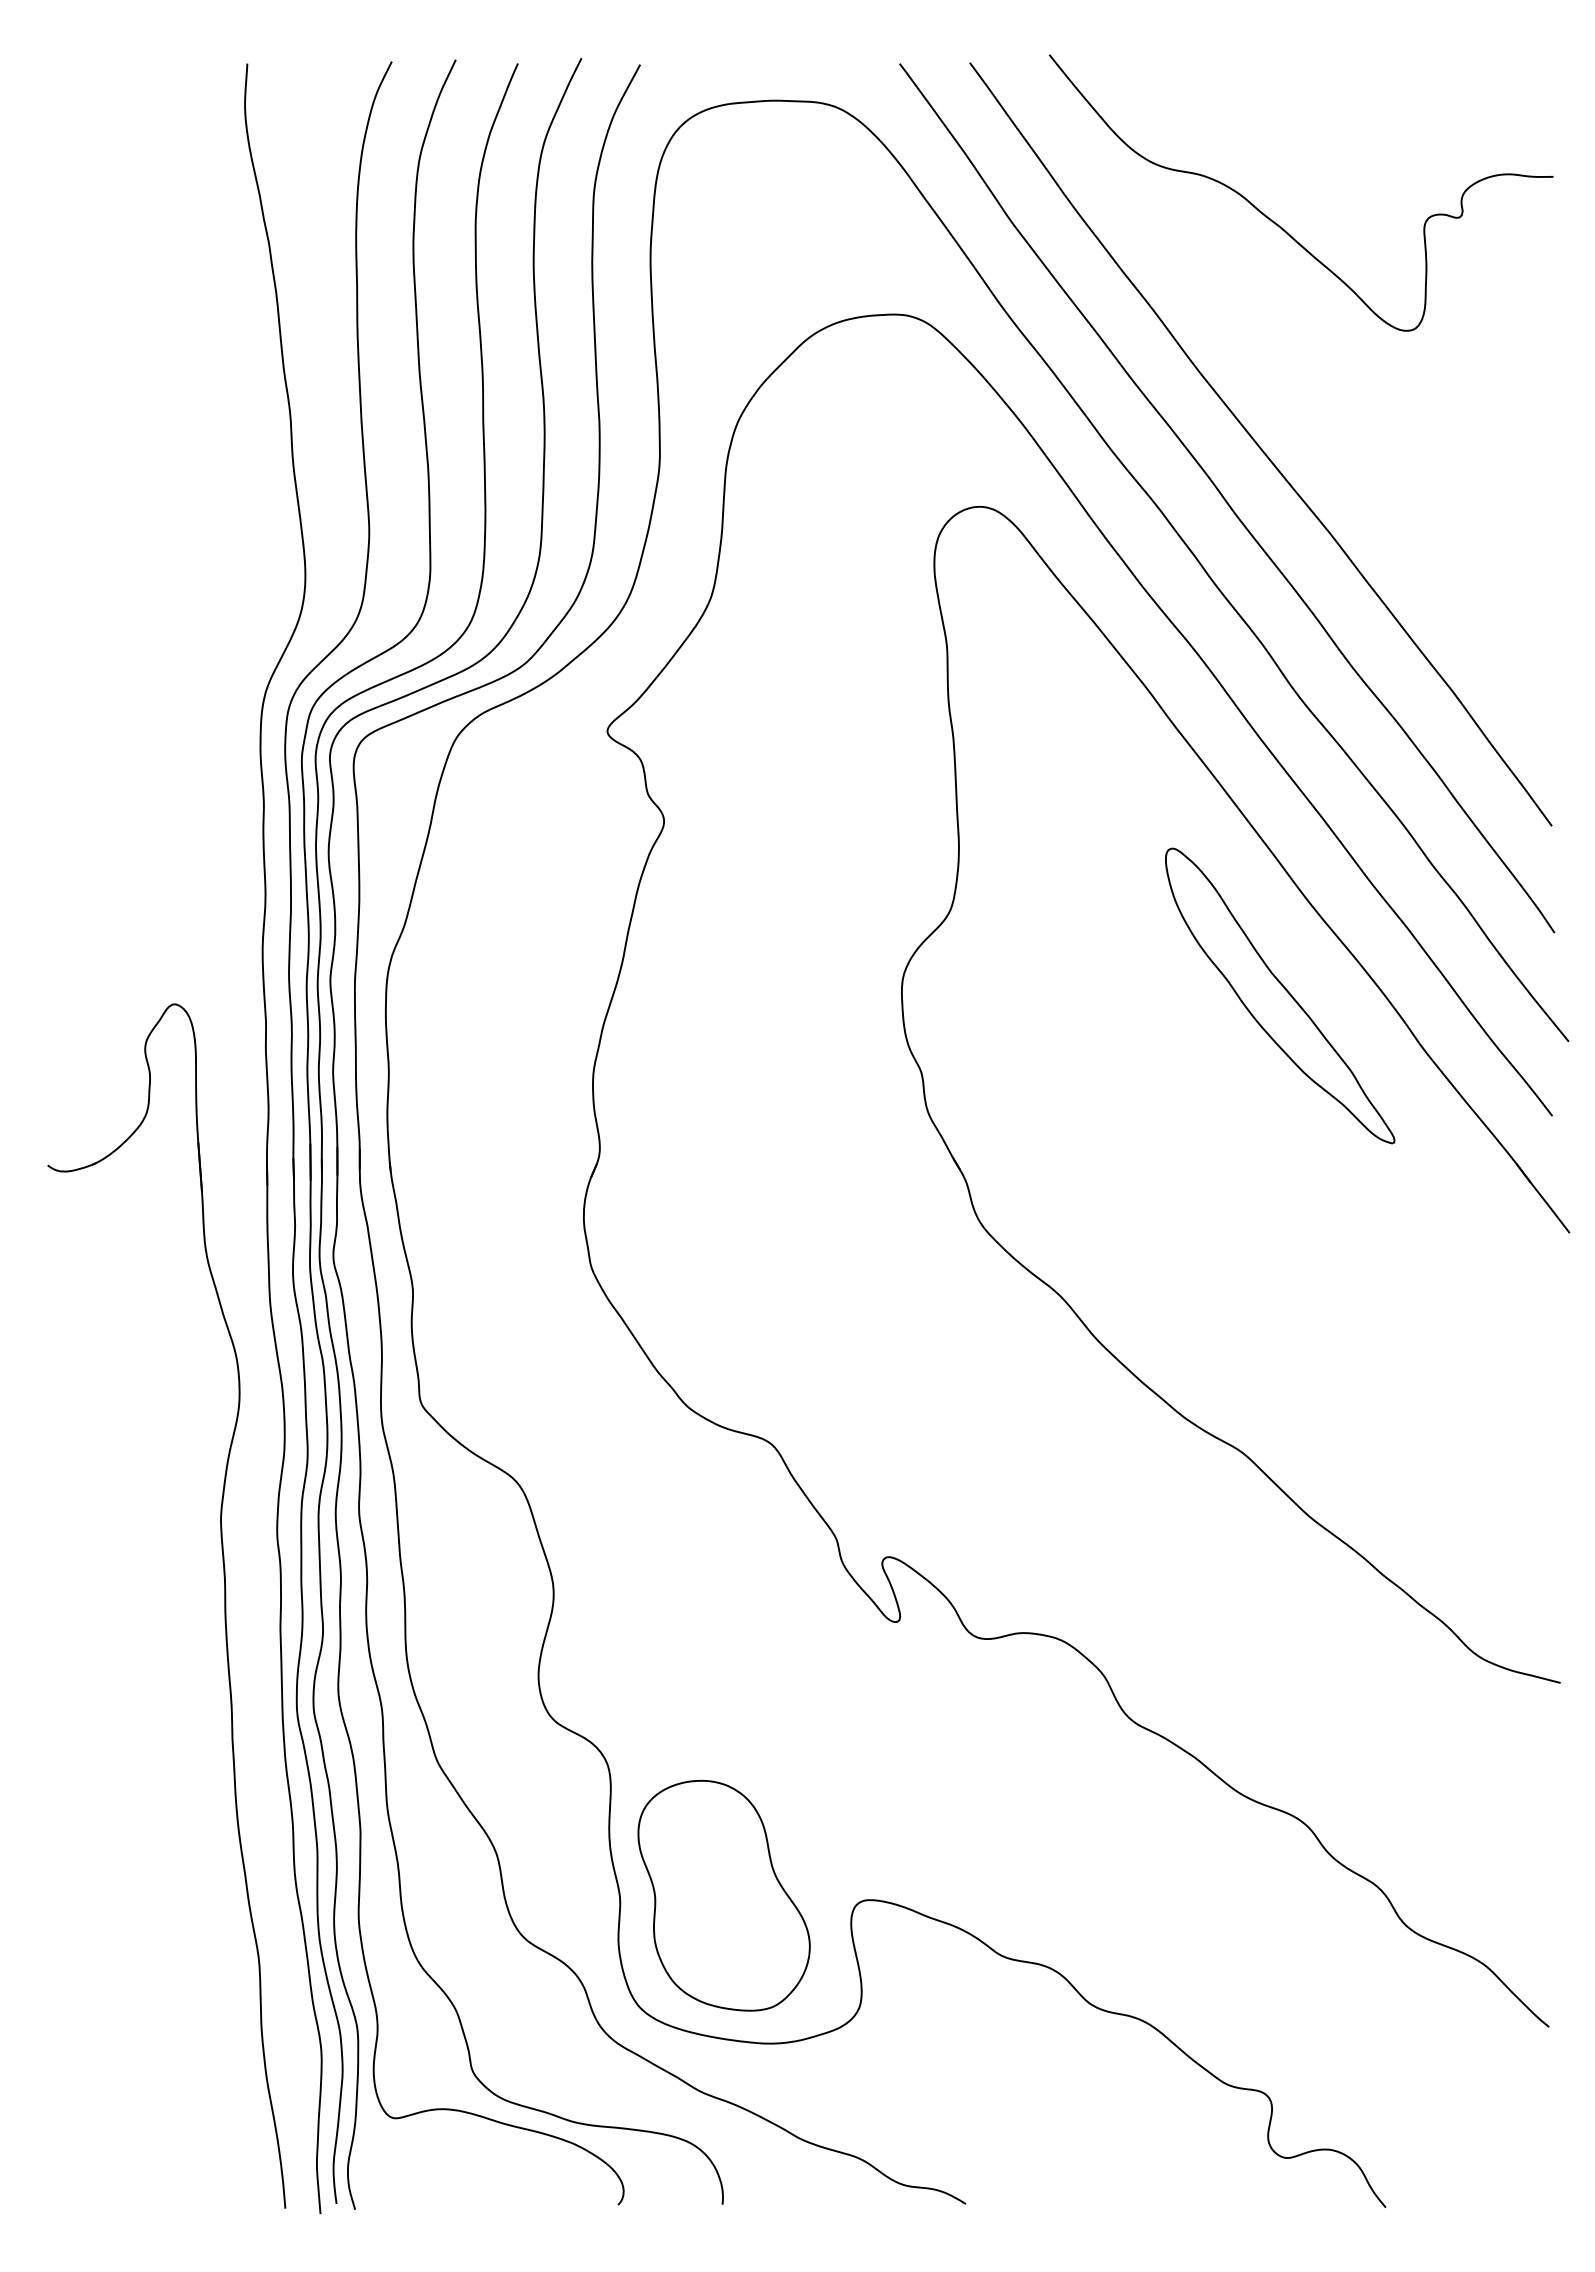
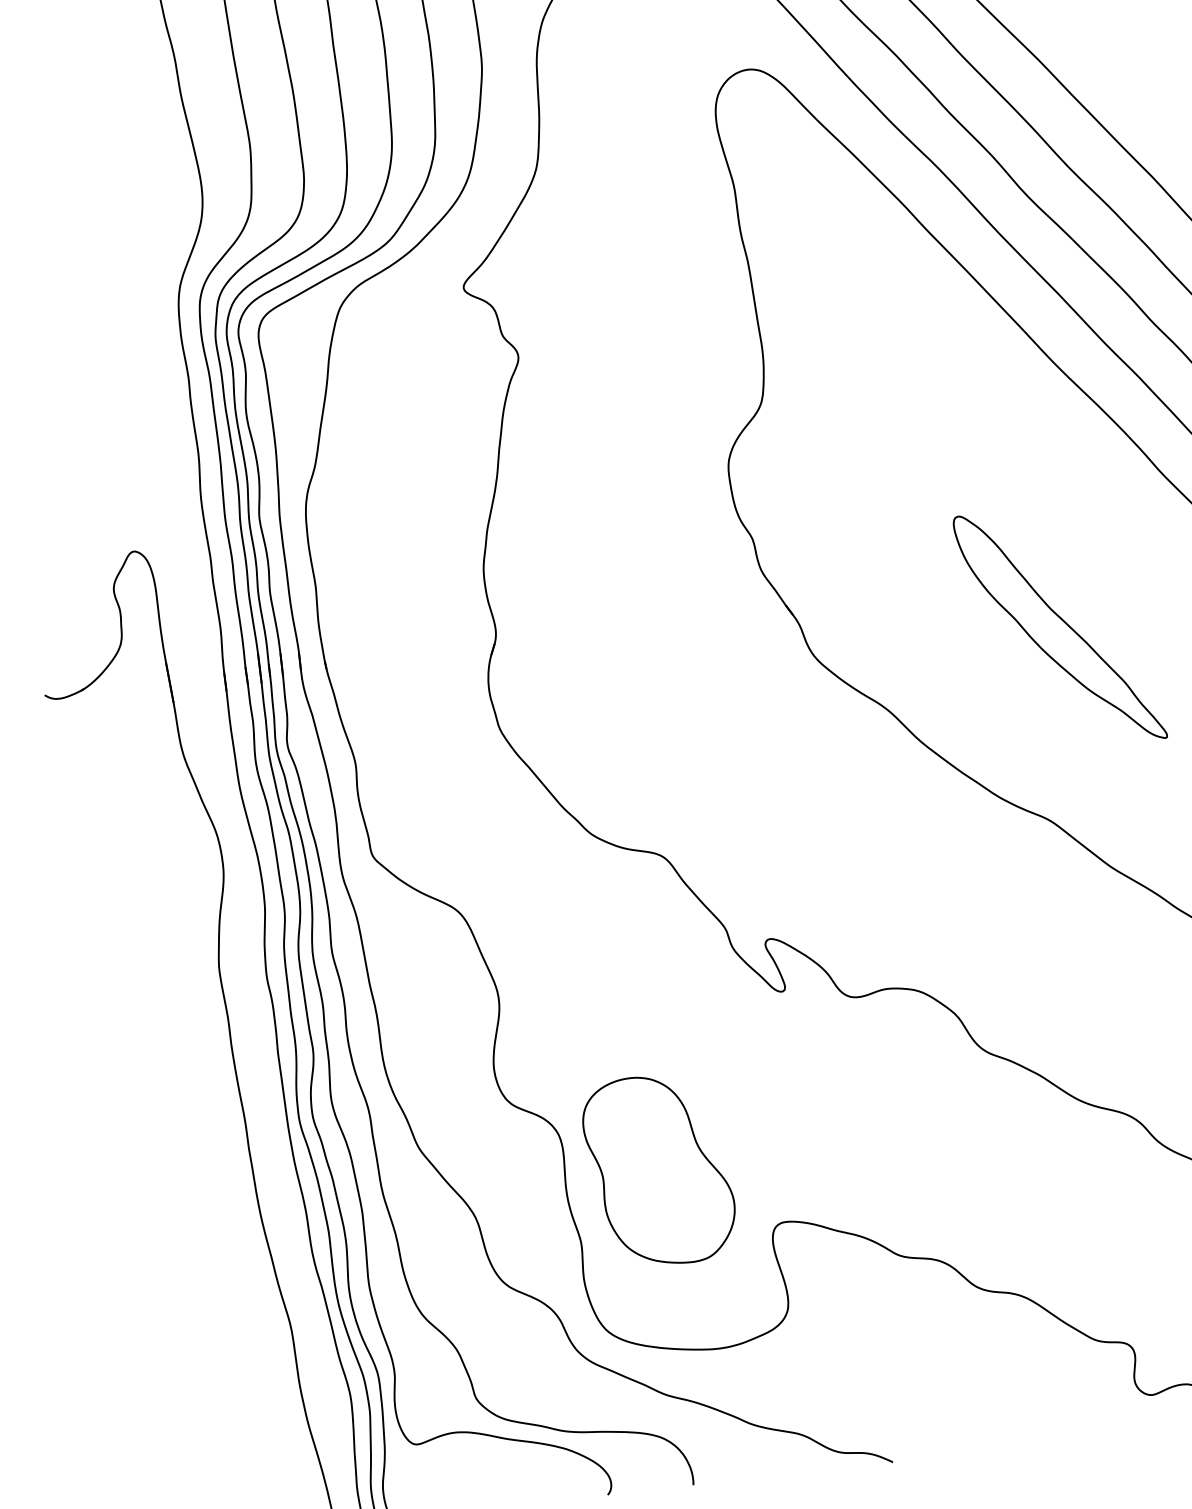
part: (1280, 995) -> (1060, 627), moved
part: (723, 1895) -> (658, 1170), moved

